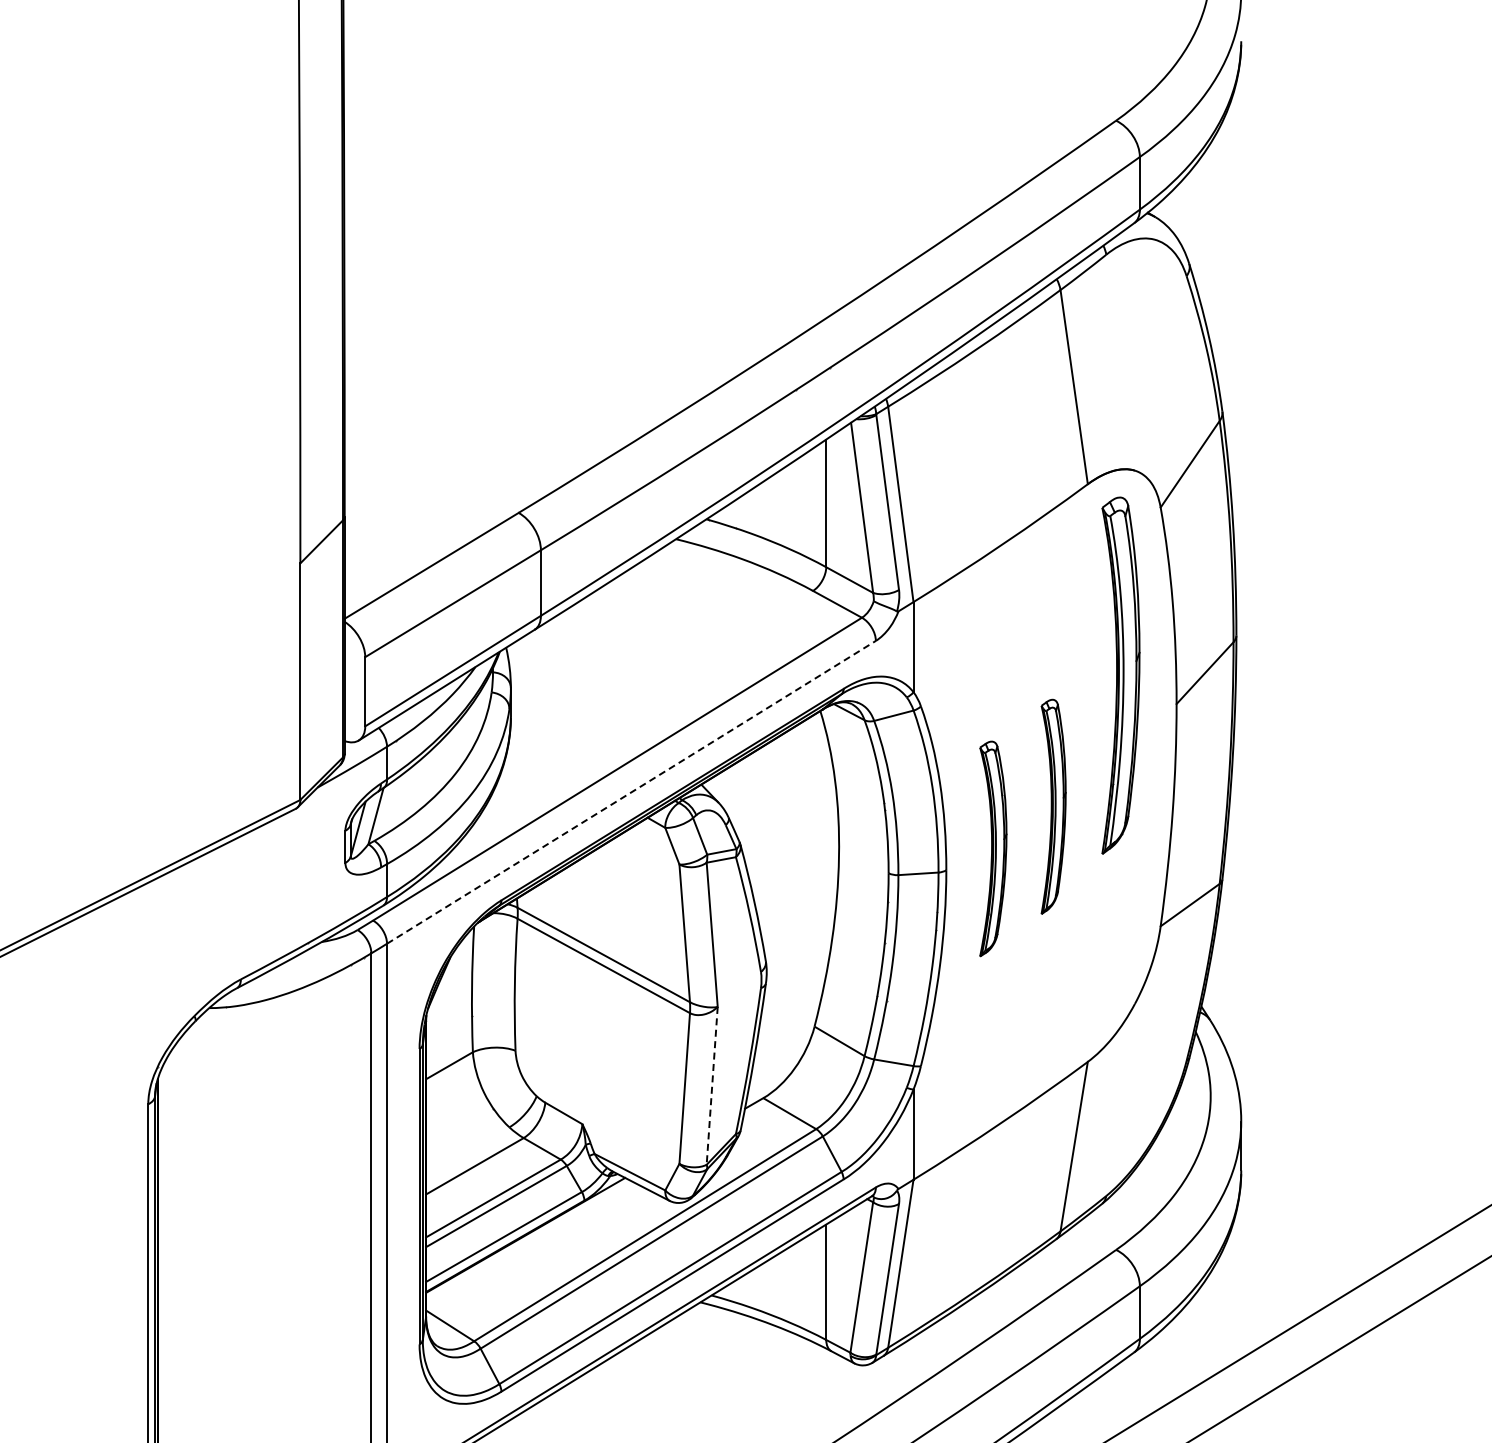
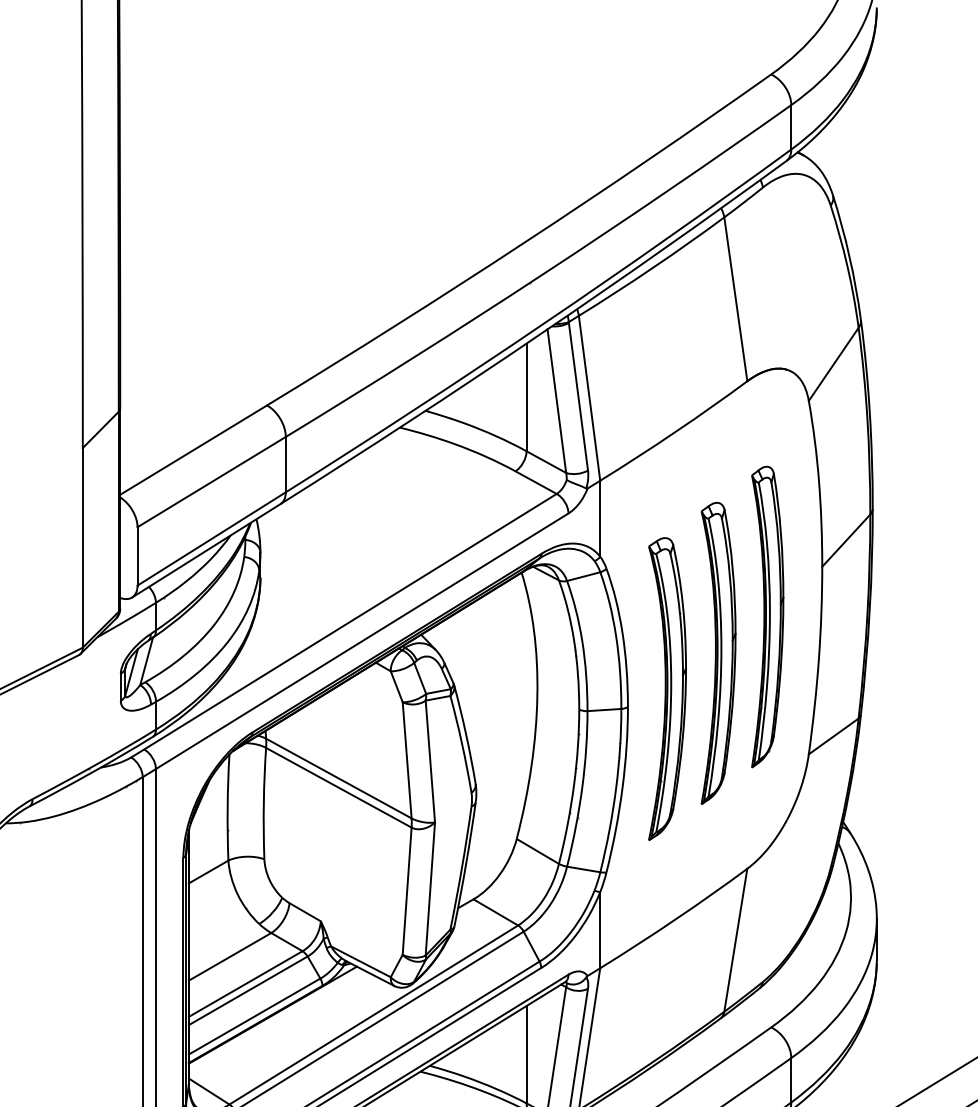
part: (1120, 675) -> (767, 616), moved
line: (631, 792) -> (362, 641), dashed -> solid
part: (1053, 806) -> (718, 653), size x1.67
part: (993, 848) -> (667, 688), size x1.67
line: (712, 1086) -> (430, 889), dashed -> solid

